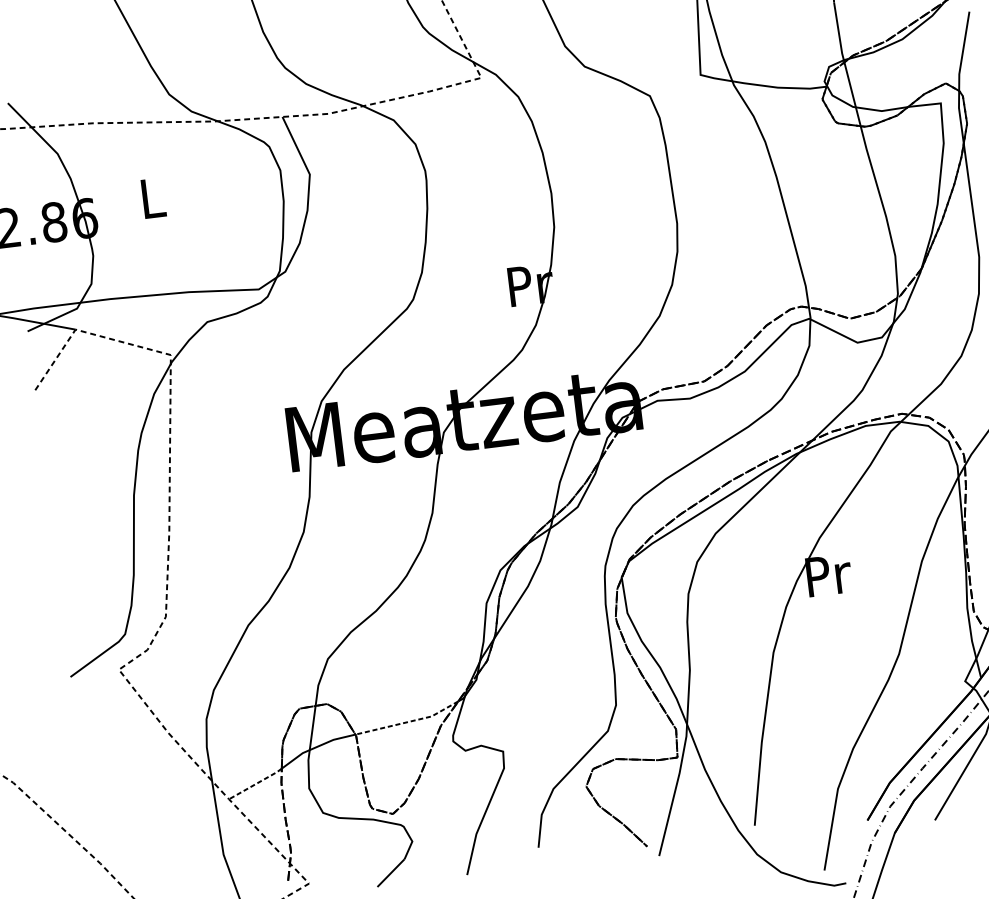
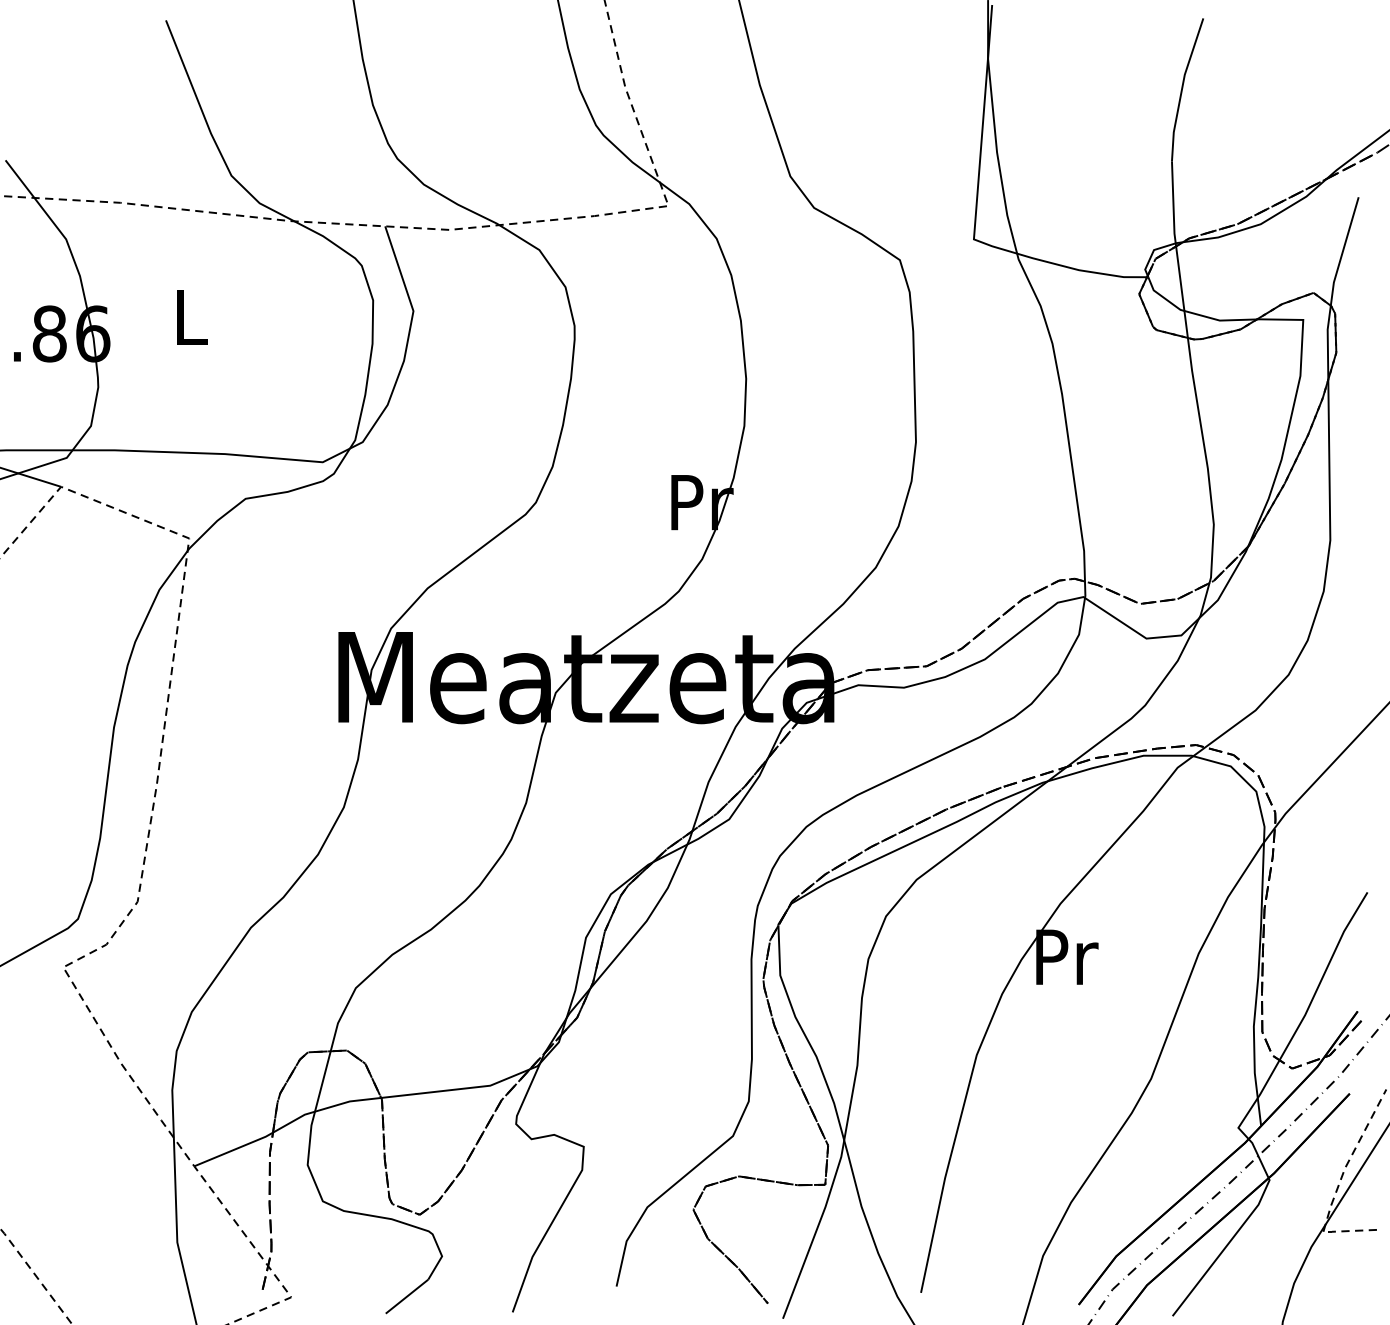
line: (408, 722) -> (457, 1089), dashed -> solid
line: (256, 783) -> (234, 1149), dashed -> solid

